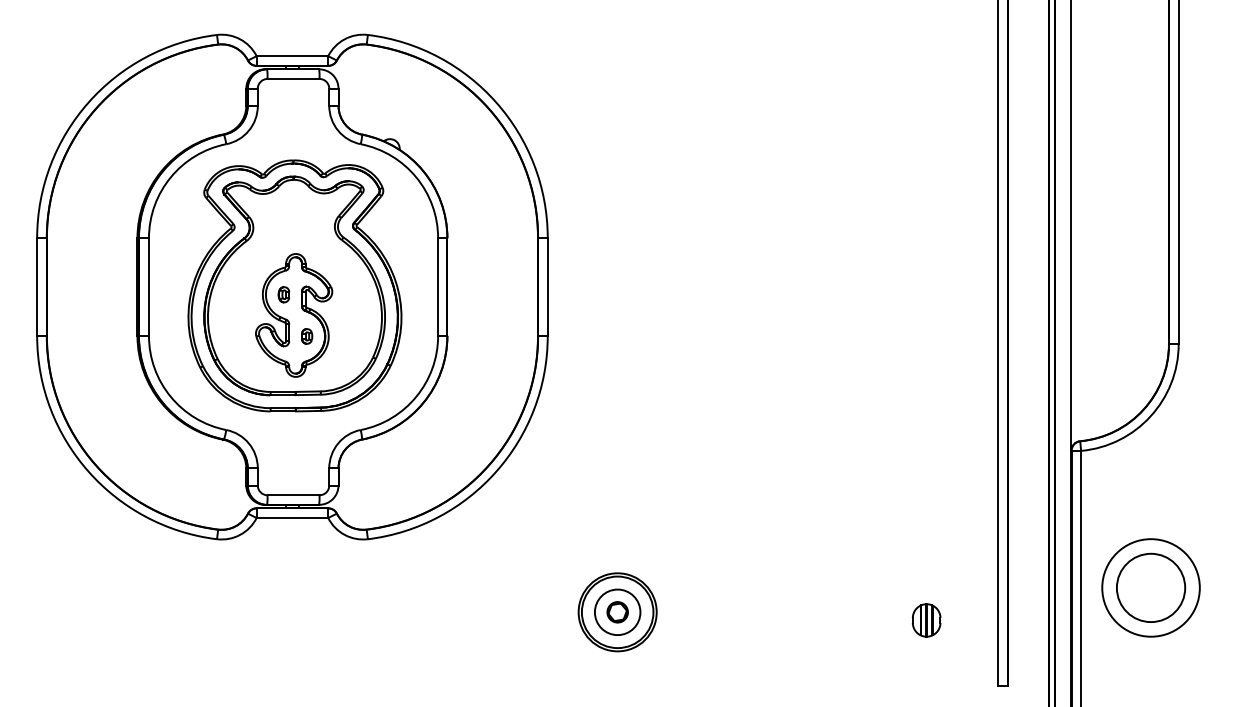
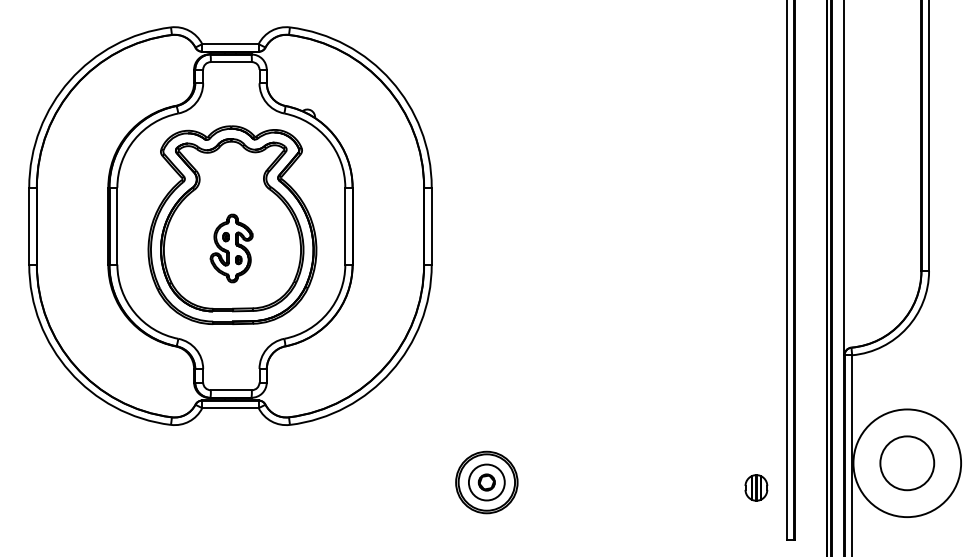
part: (293, 315) -> (231, 248), size x0.7
circle: (1150, 586) -> (906, 462), size x1.4
part: (926, 619) -> (756, 487), moved

